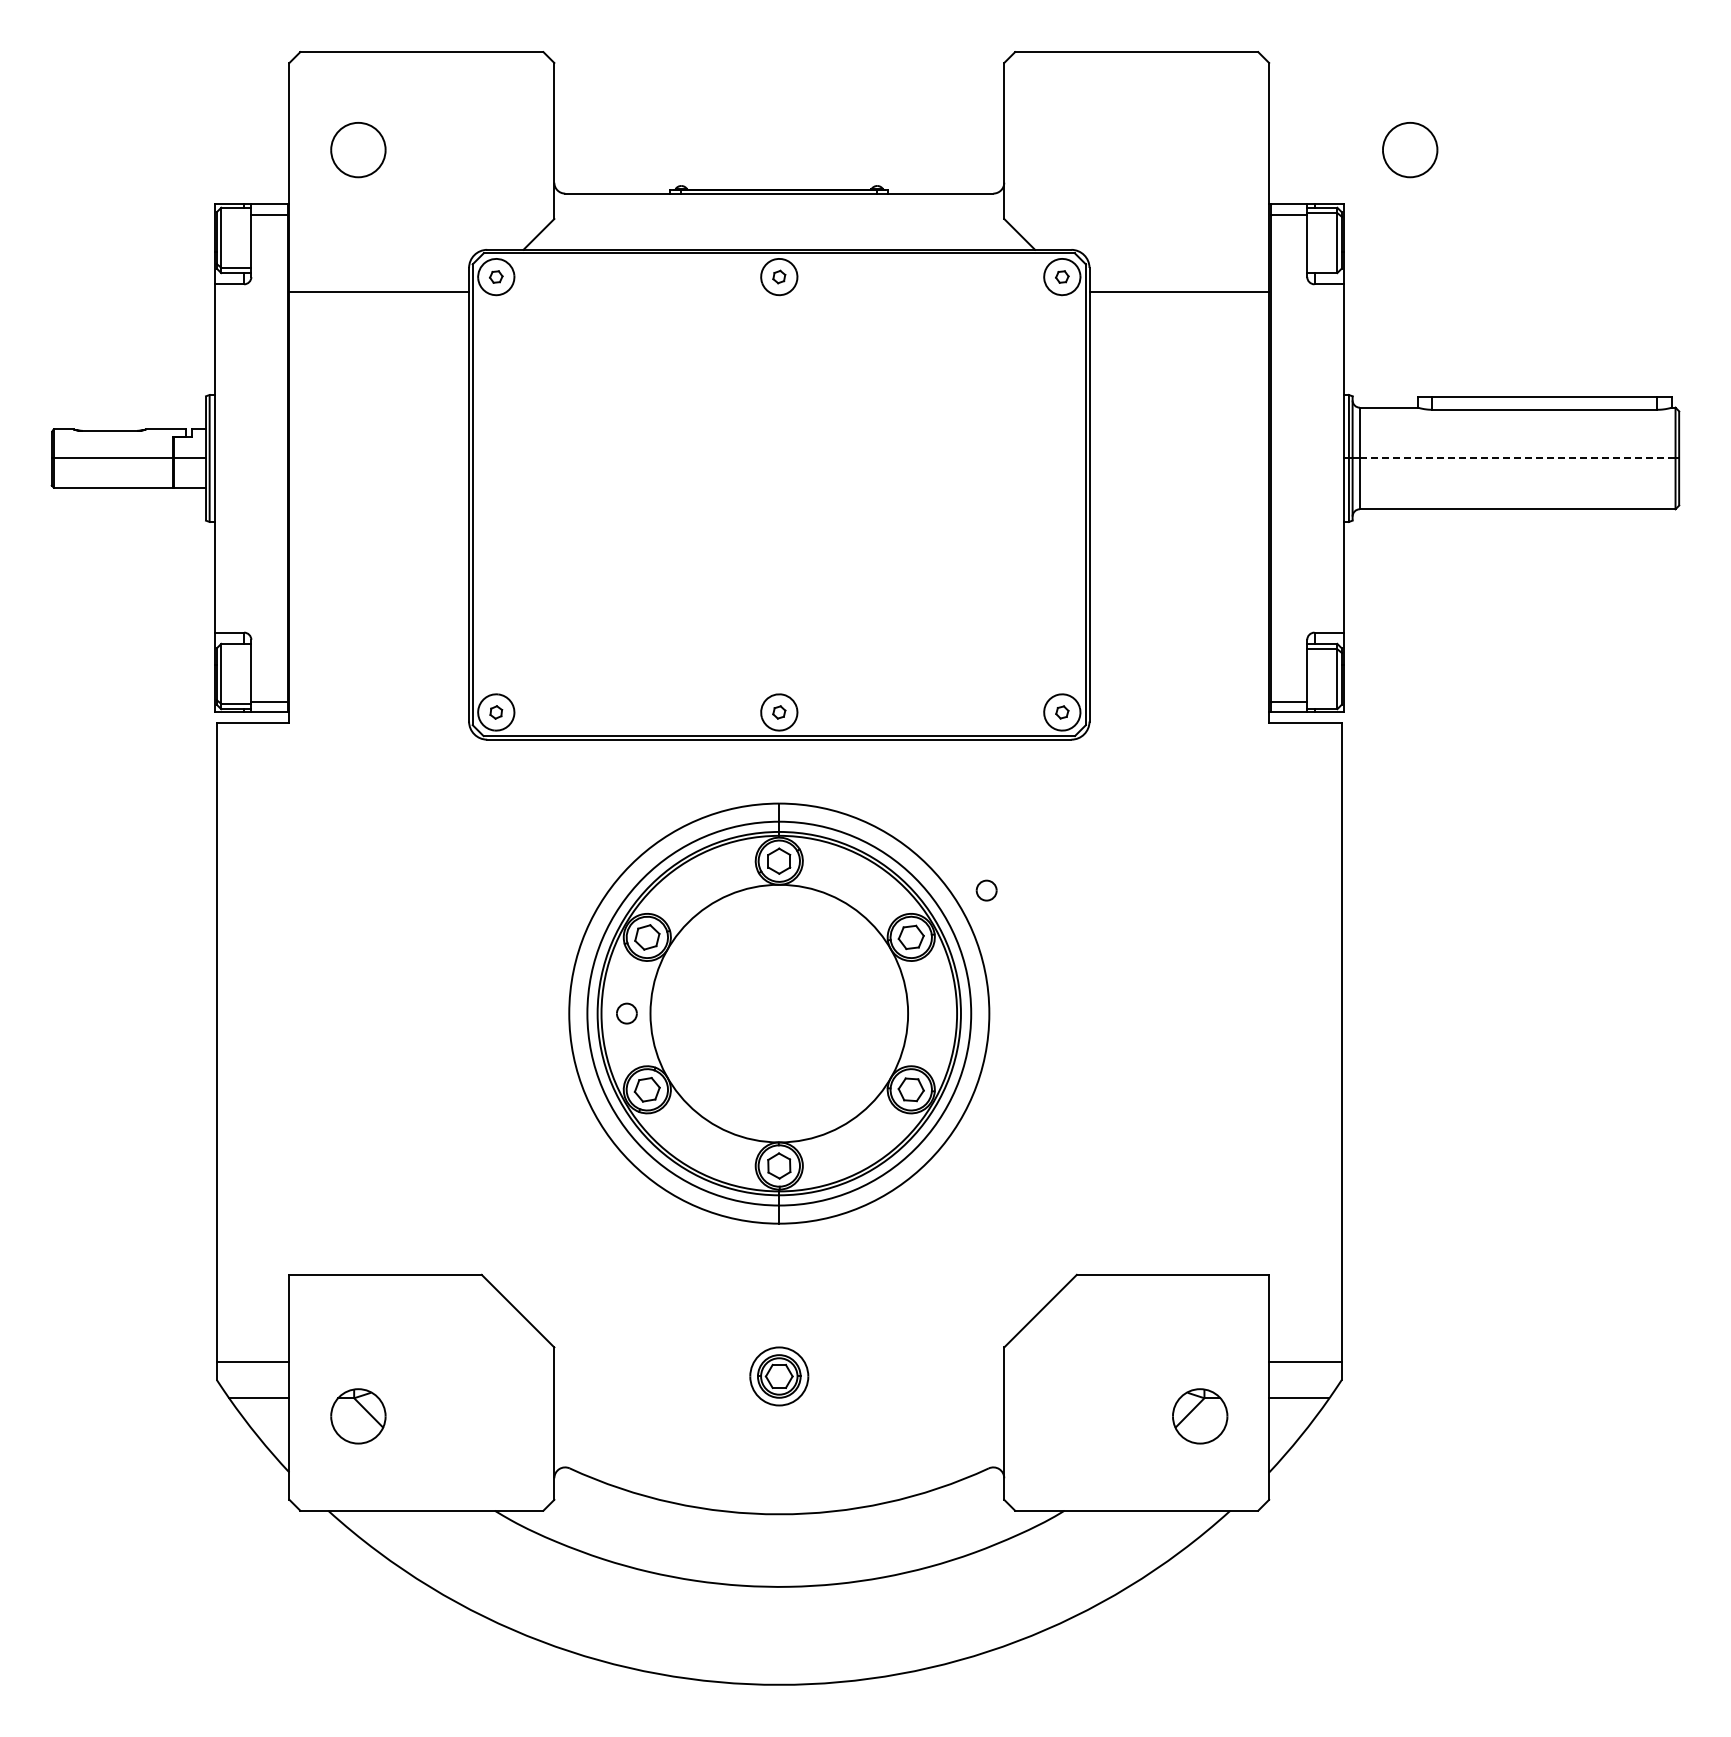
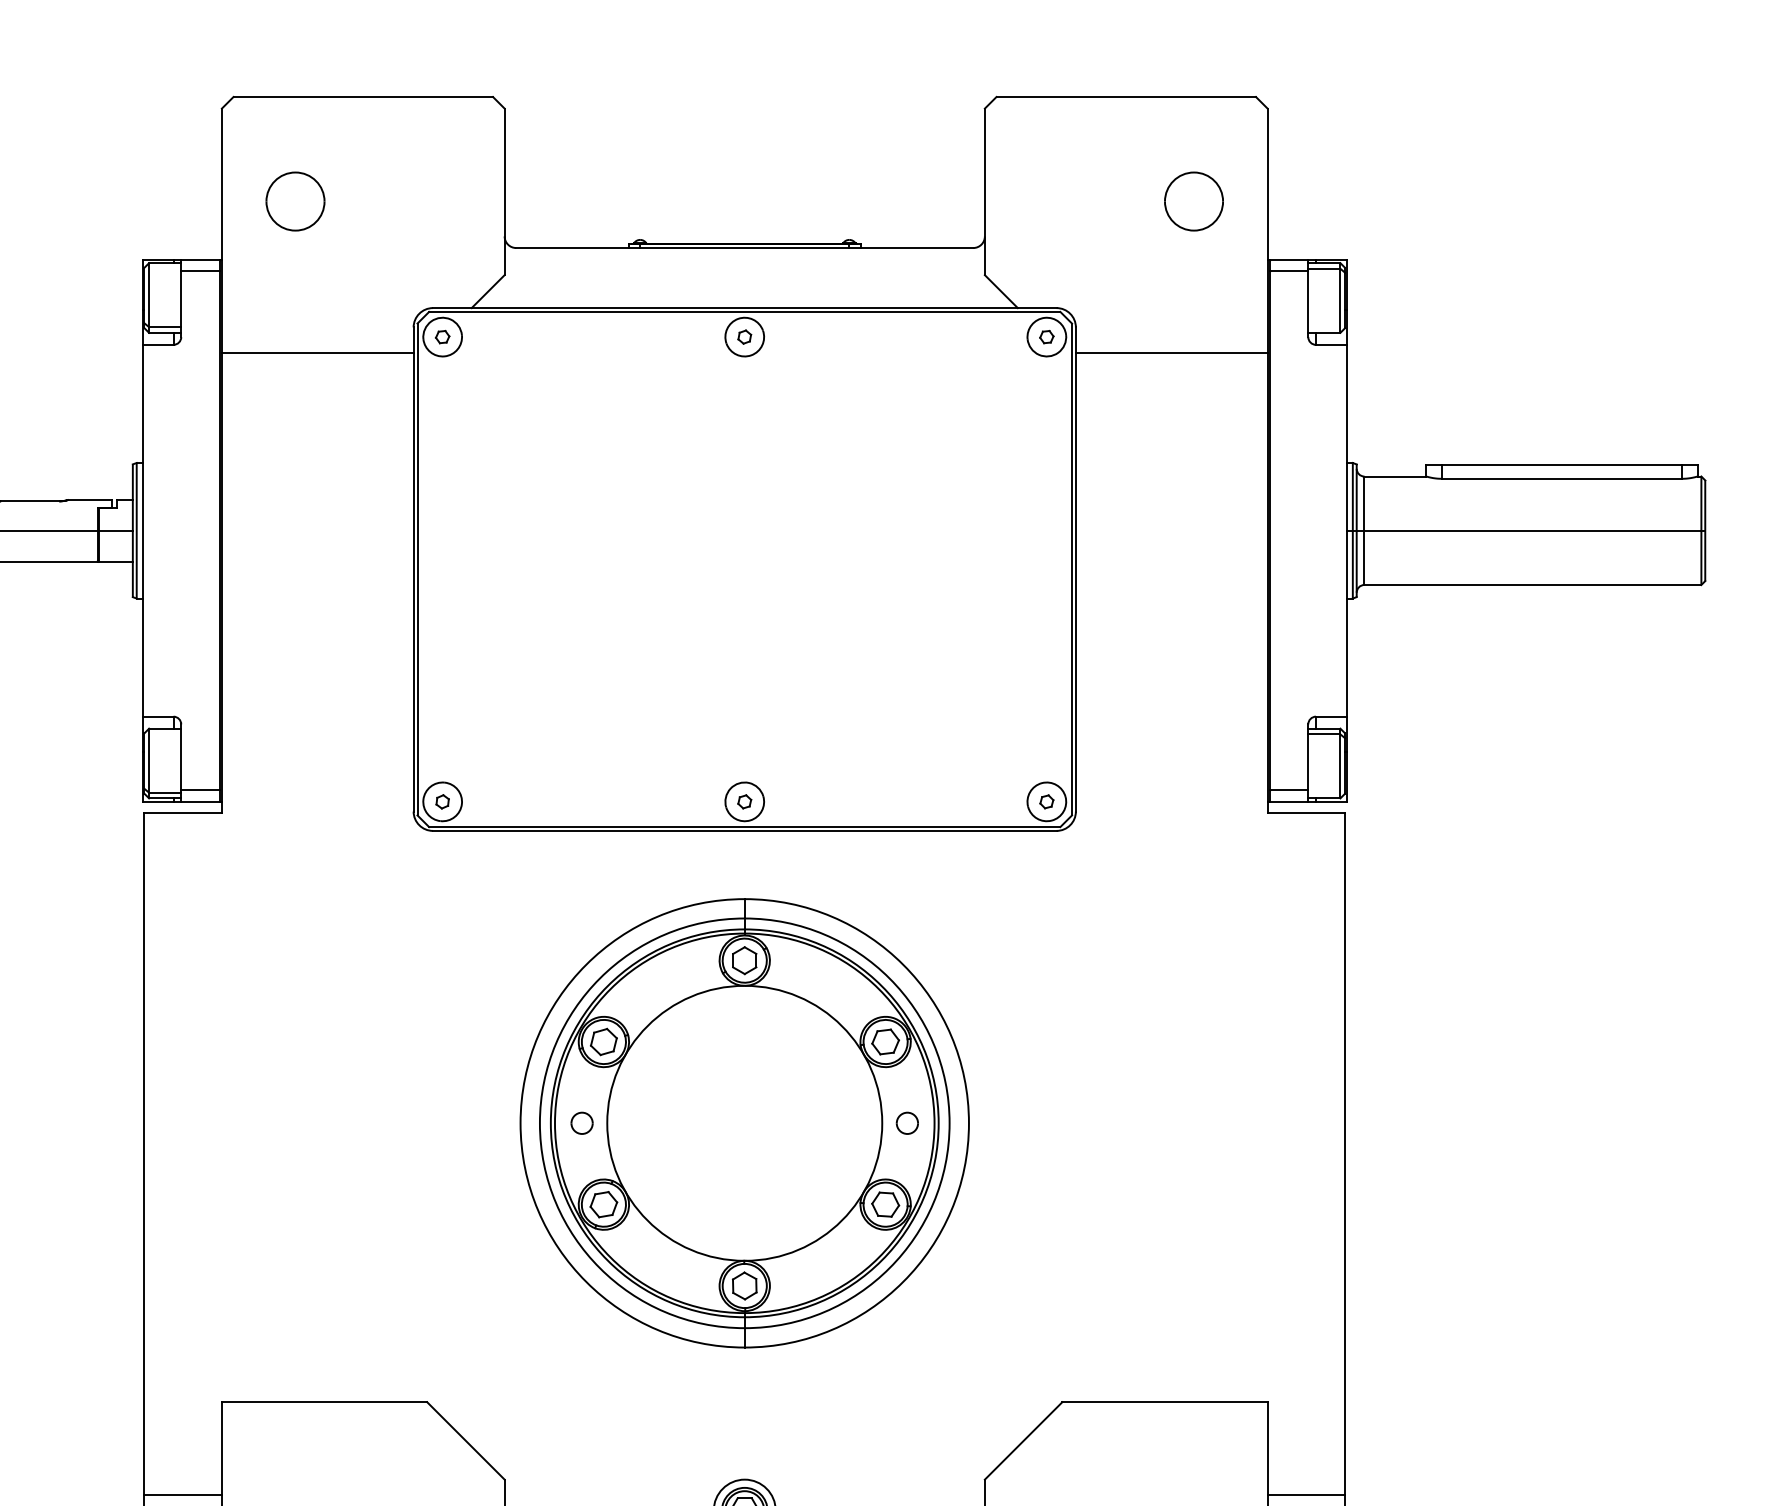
part: (1410, 150) -> (1194, 202), moved
line: (1517, 458) -> (1532, 530), dashed -> solid
part: (986, 890) -> (907, 1123), moved

